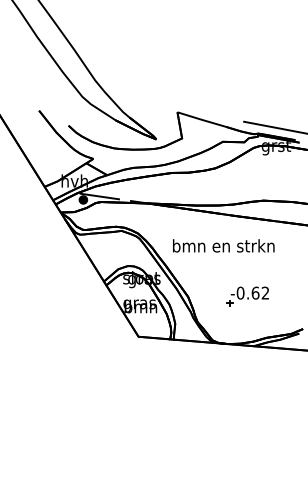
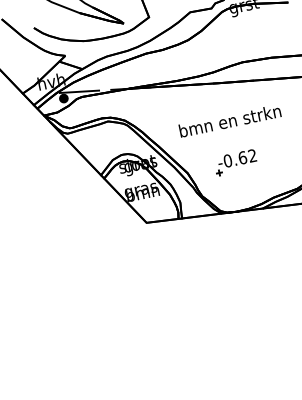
text: (223, 245) -> (229, 120), moved
part: (247, 296) -> (235, 162), moved

